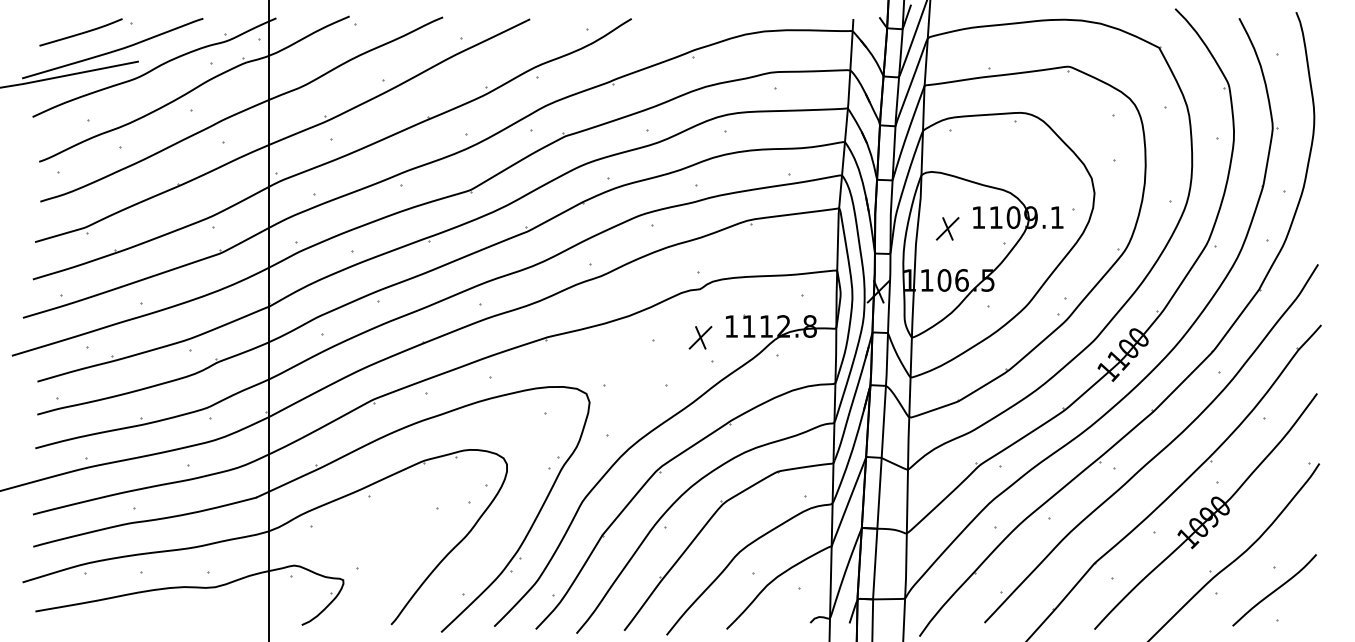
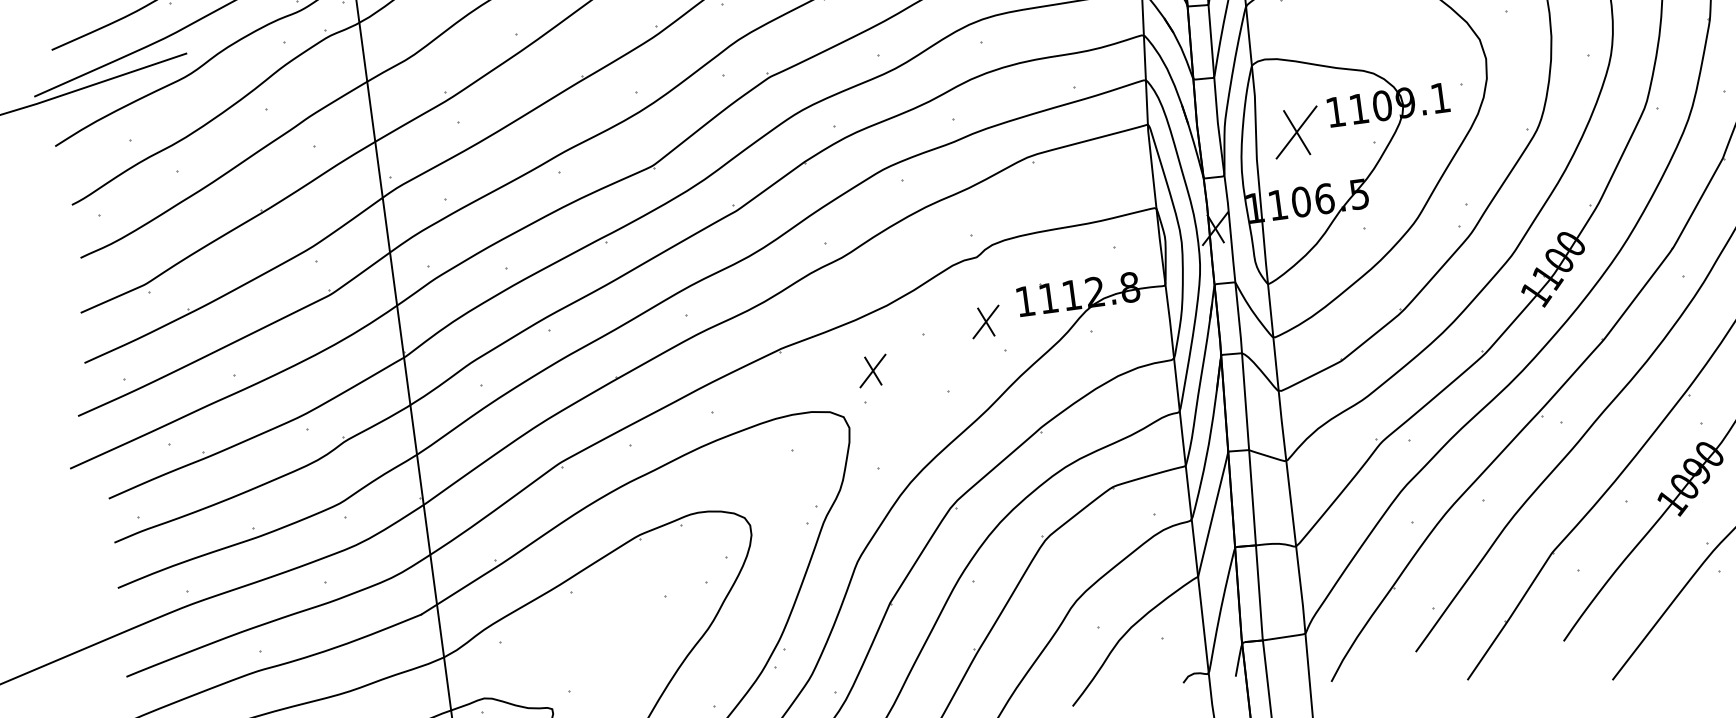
part: (947, 228) -> (1296, 132), size x1.6
part: (612, 362) -> (872, 370), added

